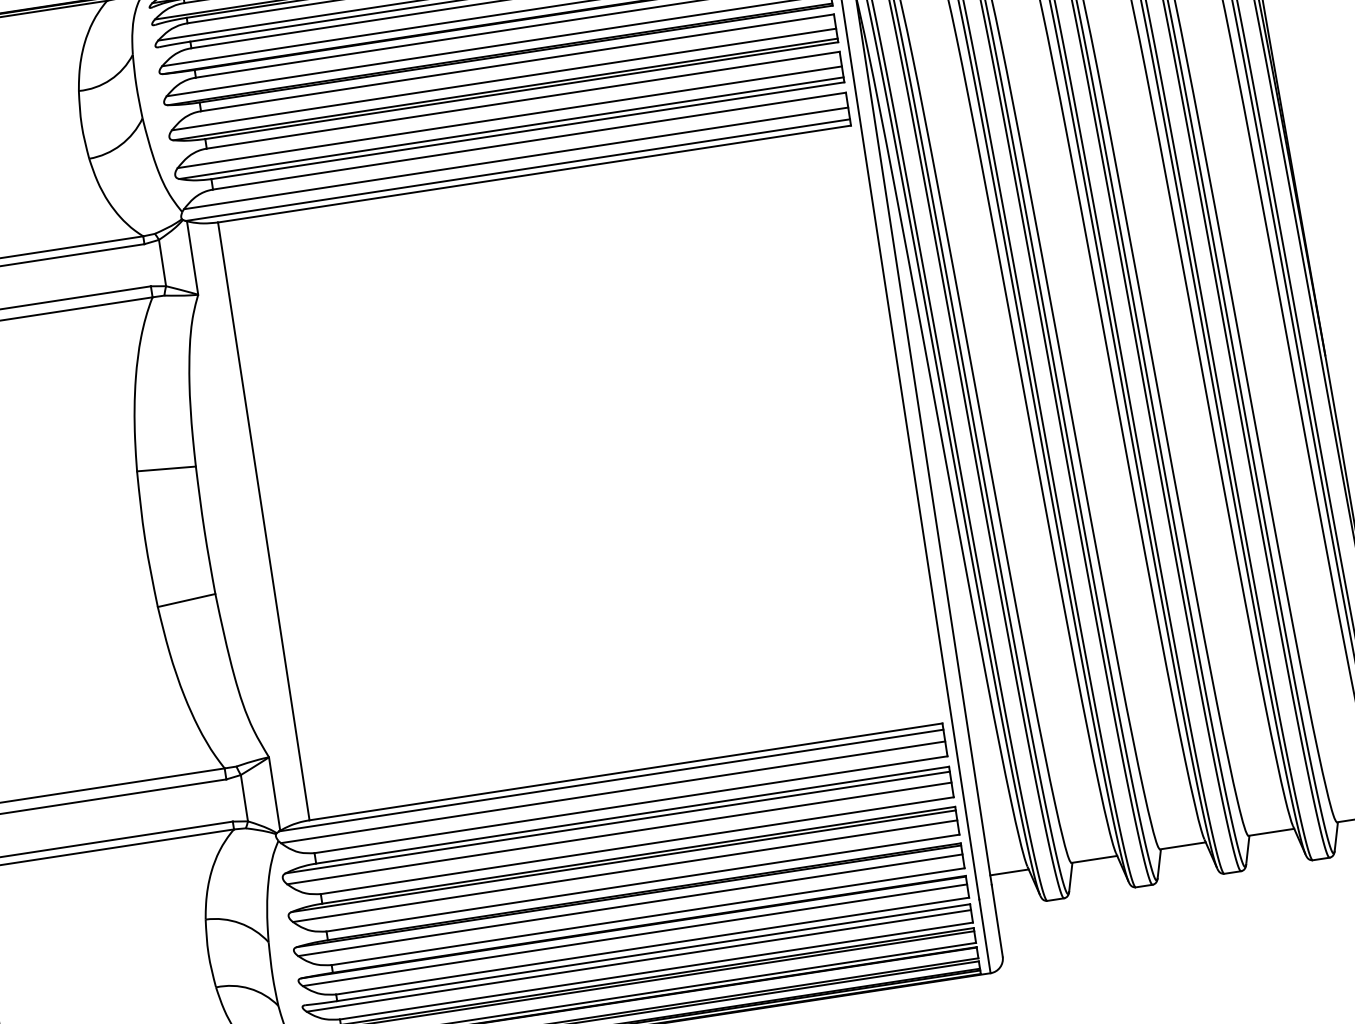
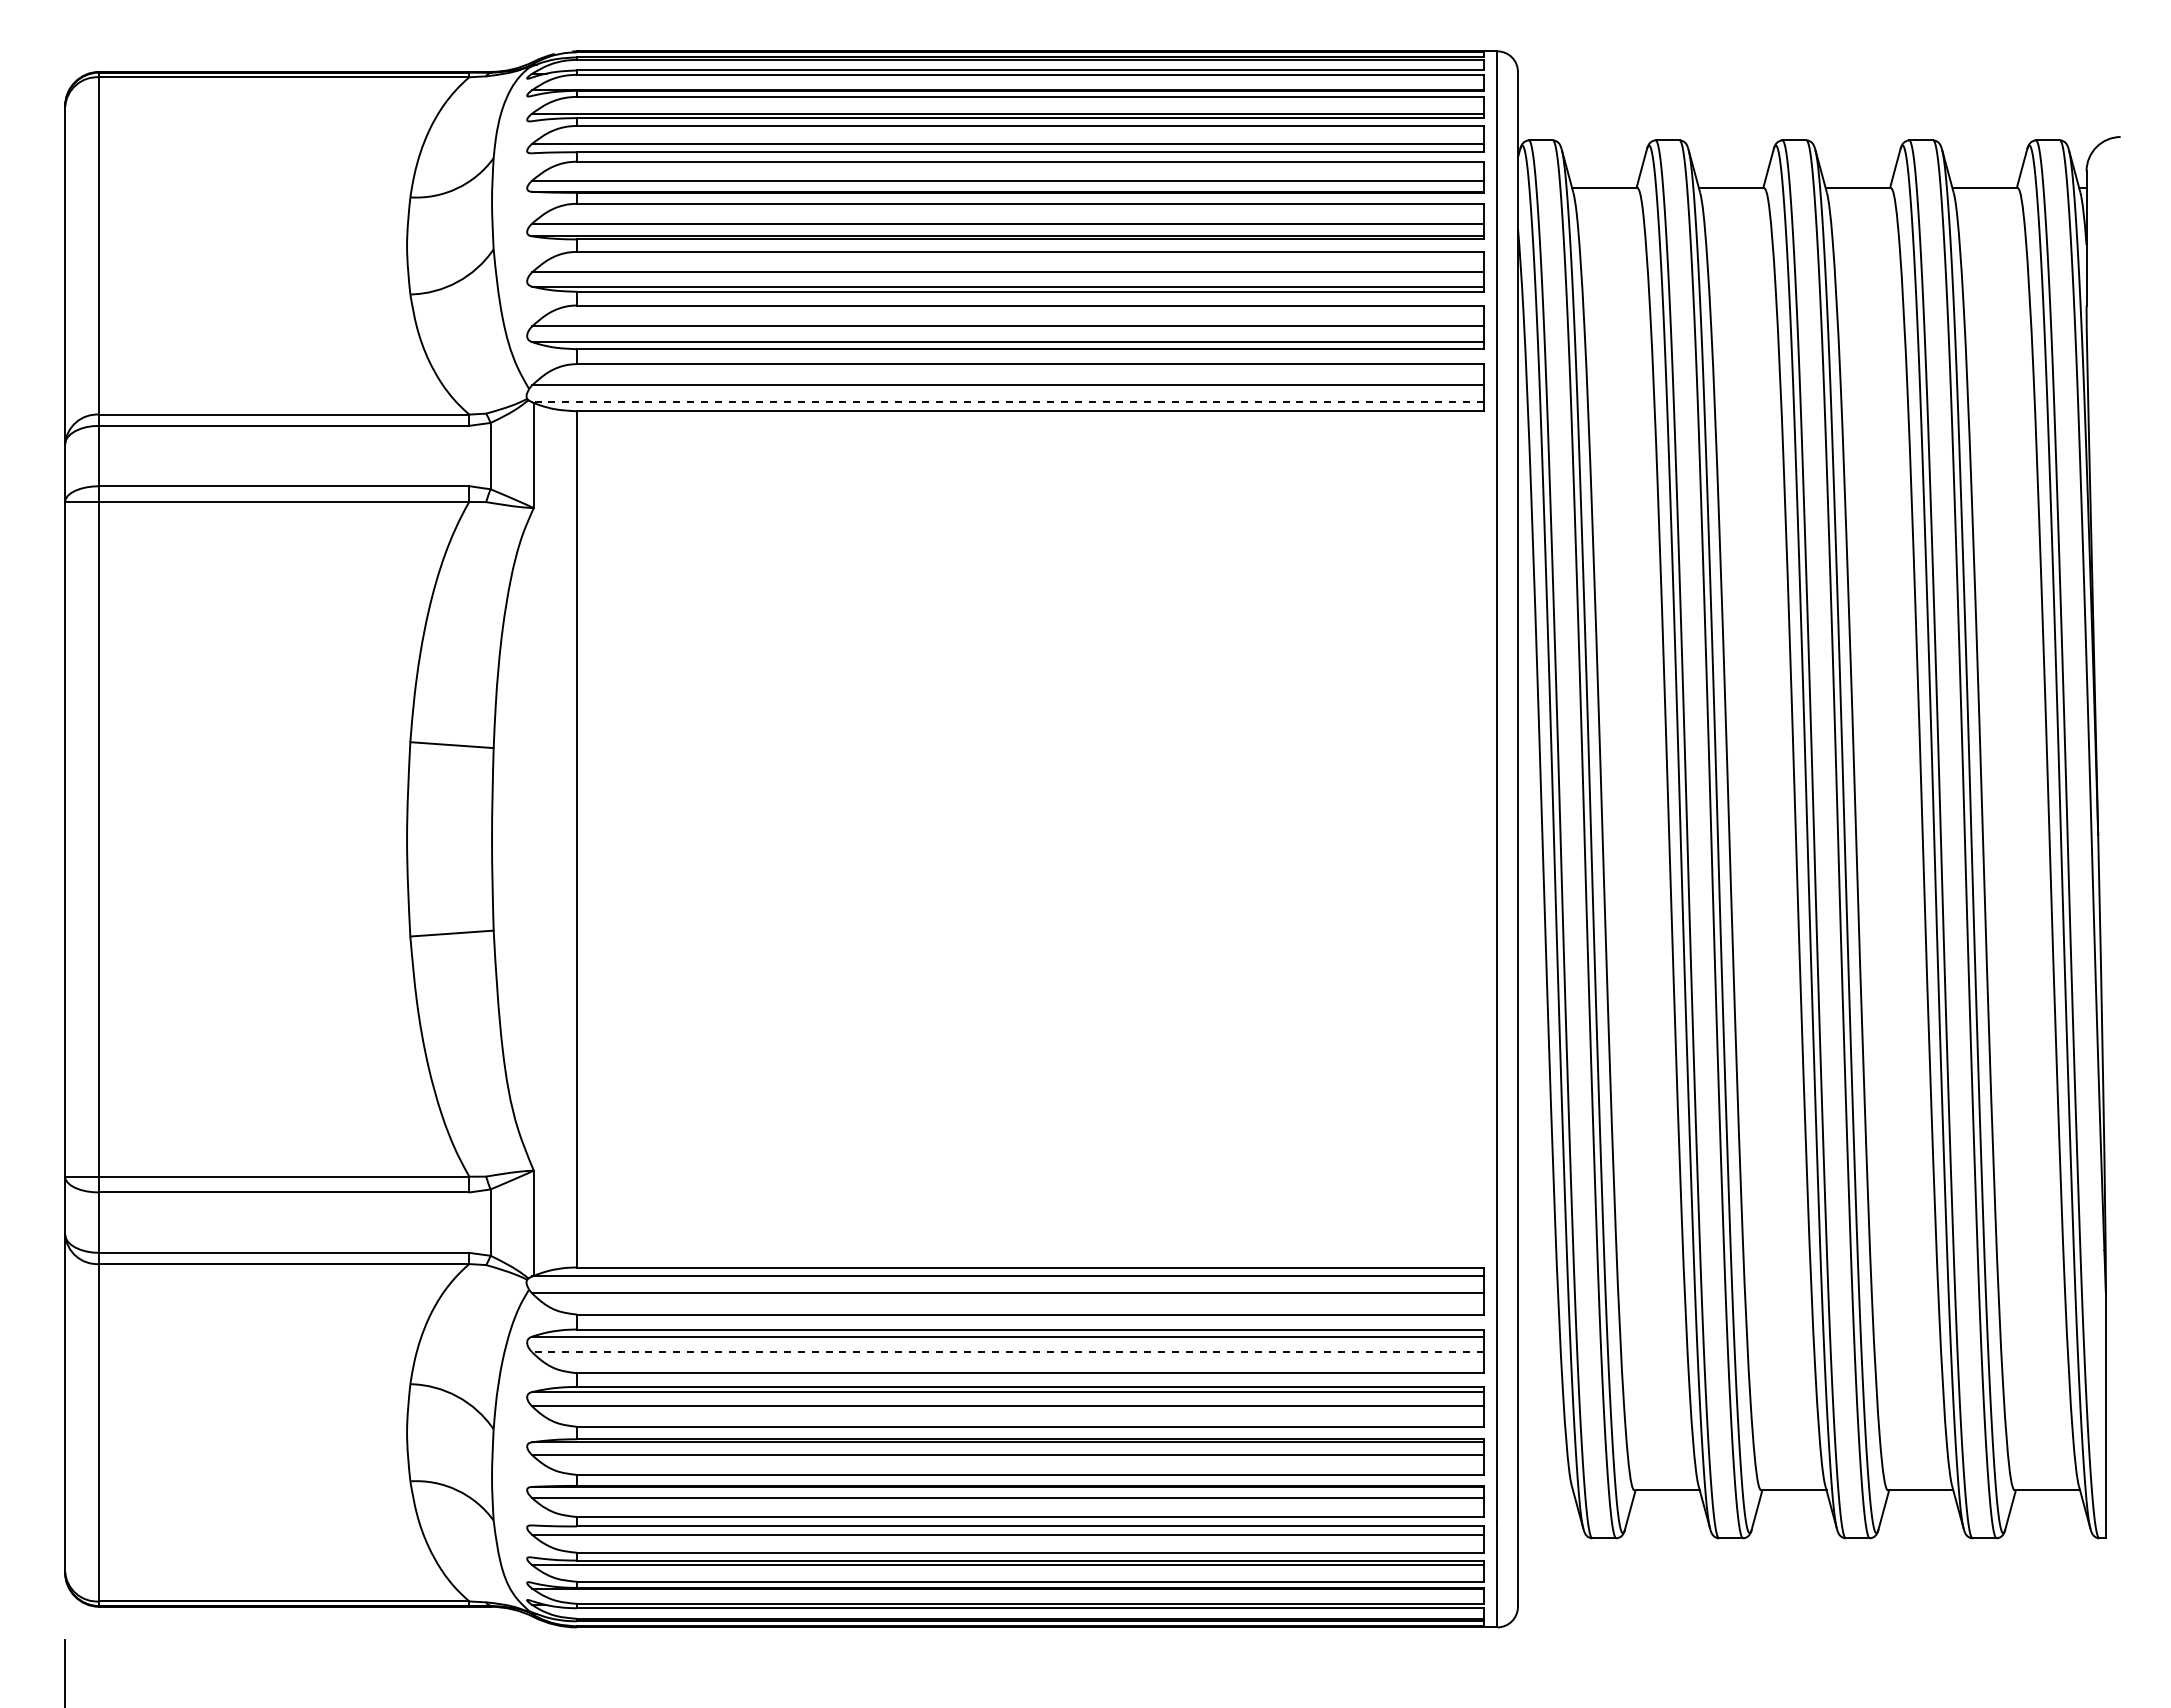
line: (517, 170) -> (1007, 402), solid -> dashed
line: (619, 833) -> (1007, 1352), solid -> dashed
line: (1008, 872) -> (1544, 1490), removed

